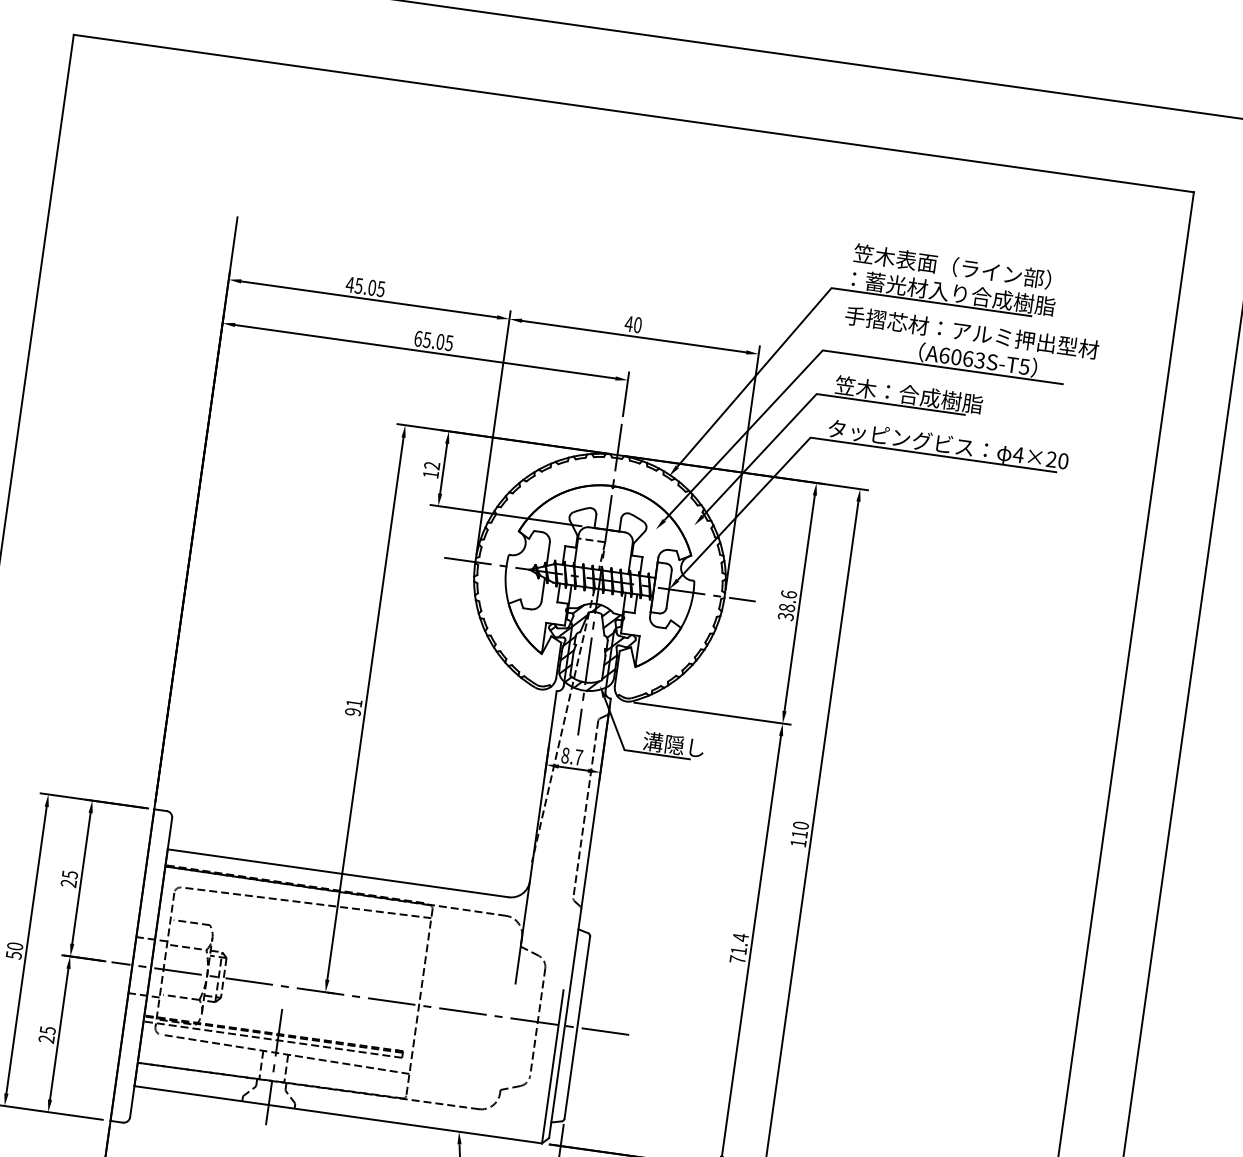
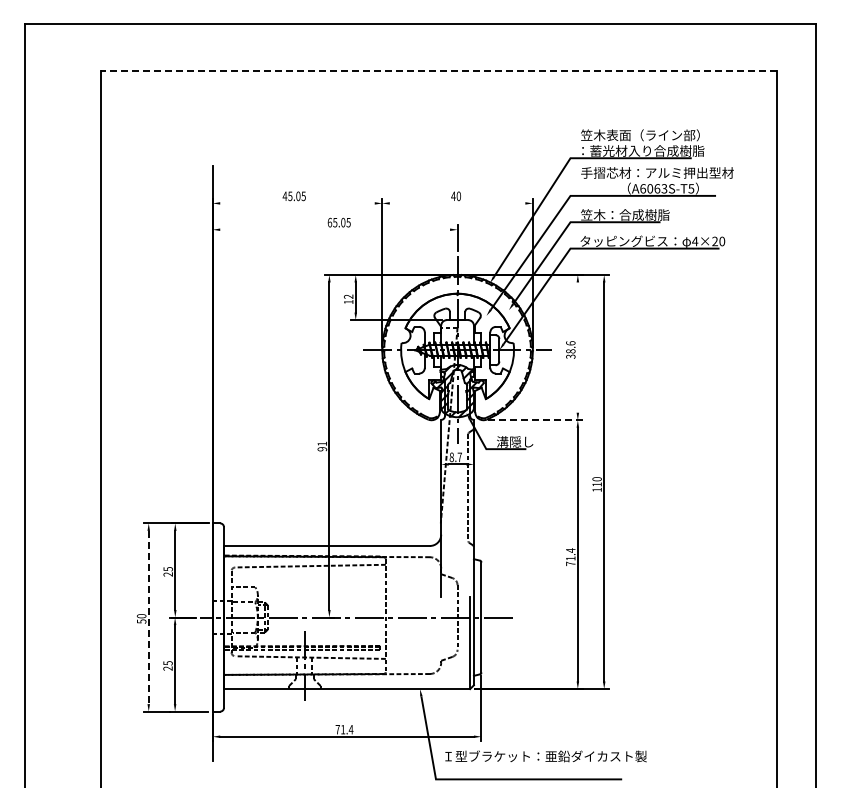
line: (633, 113) -> (438, 71), solid -> dashed
line: (369, 299) -> (297, 203), removed
line: (633, 336) -> (457, 203), removed
line: (425, 351) -> (335, 229), removed
line: (799, 603) -> (577, 347), removed
line: (712, 714) -> (535, 420), solid -> dashed
line: (26, 950) -> (148, 617), solid -> dashed

